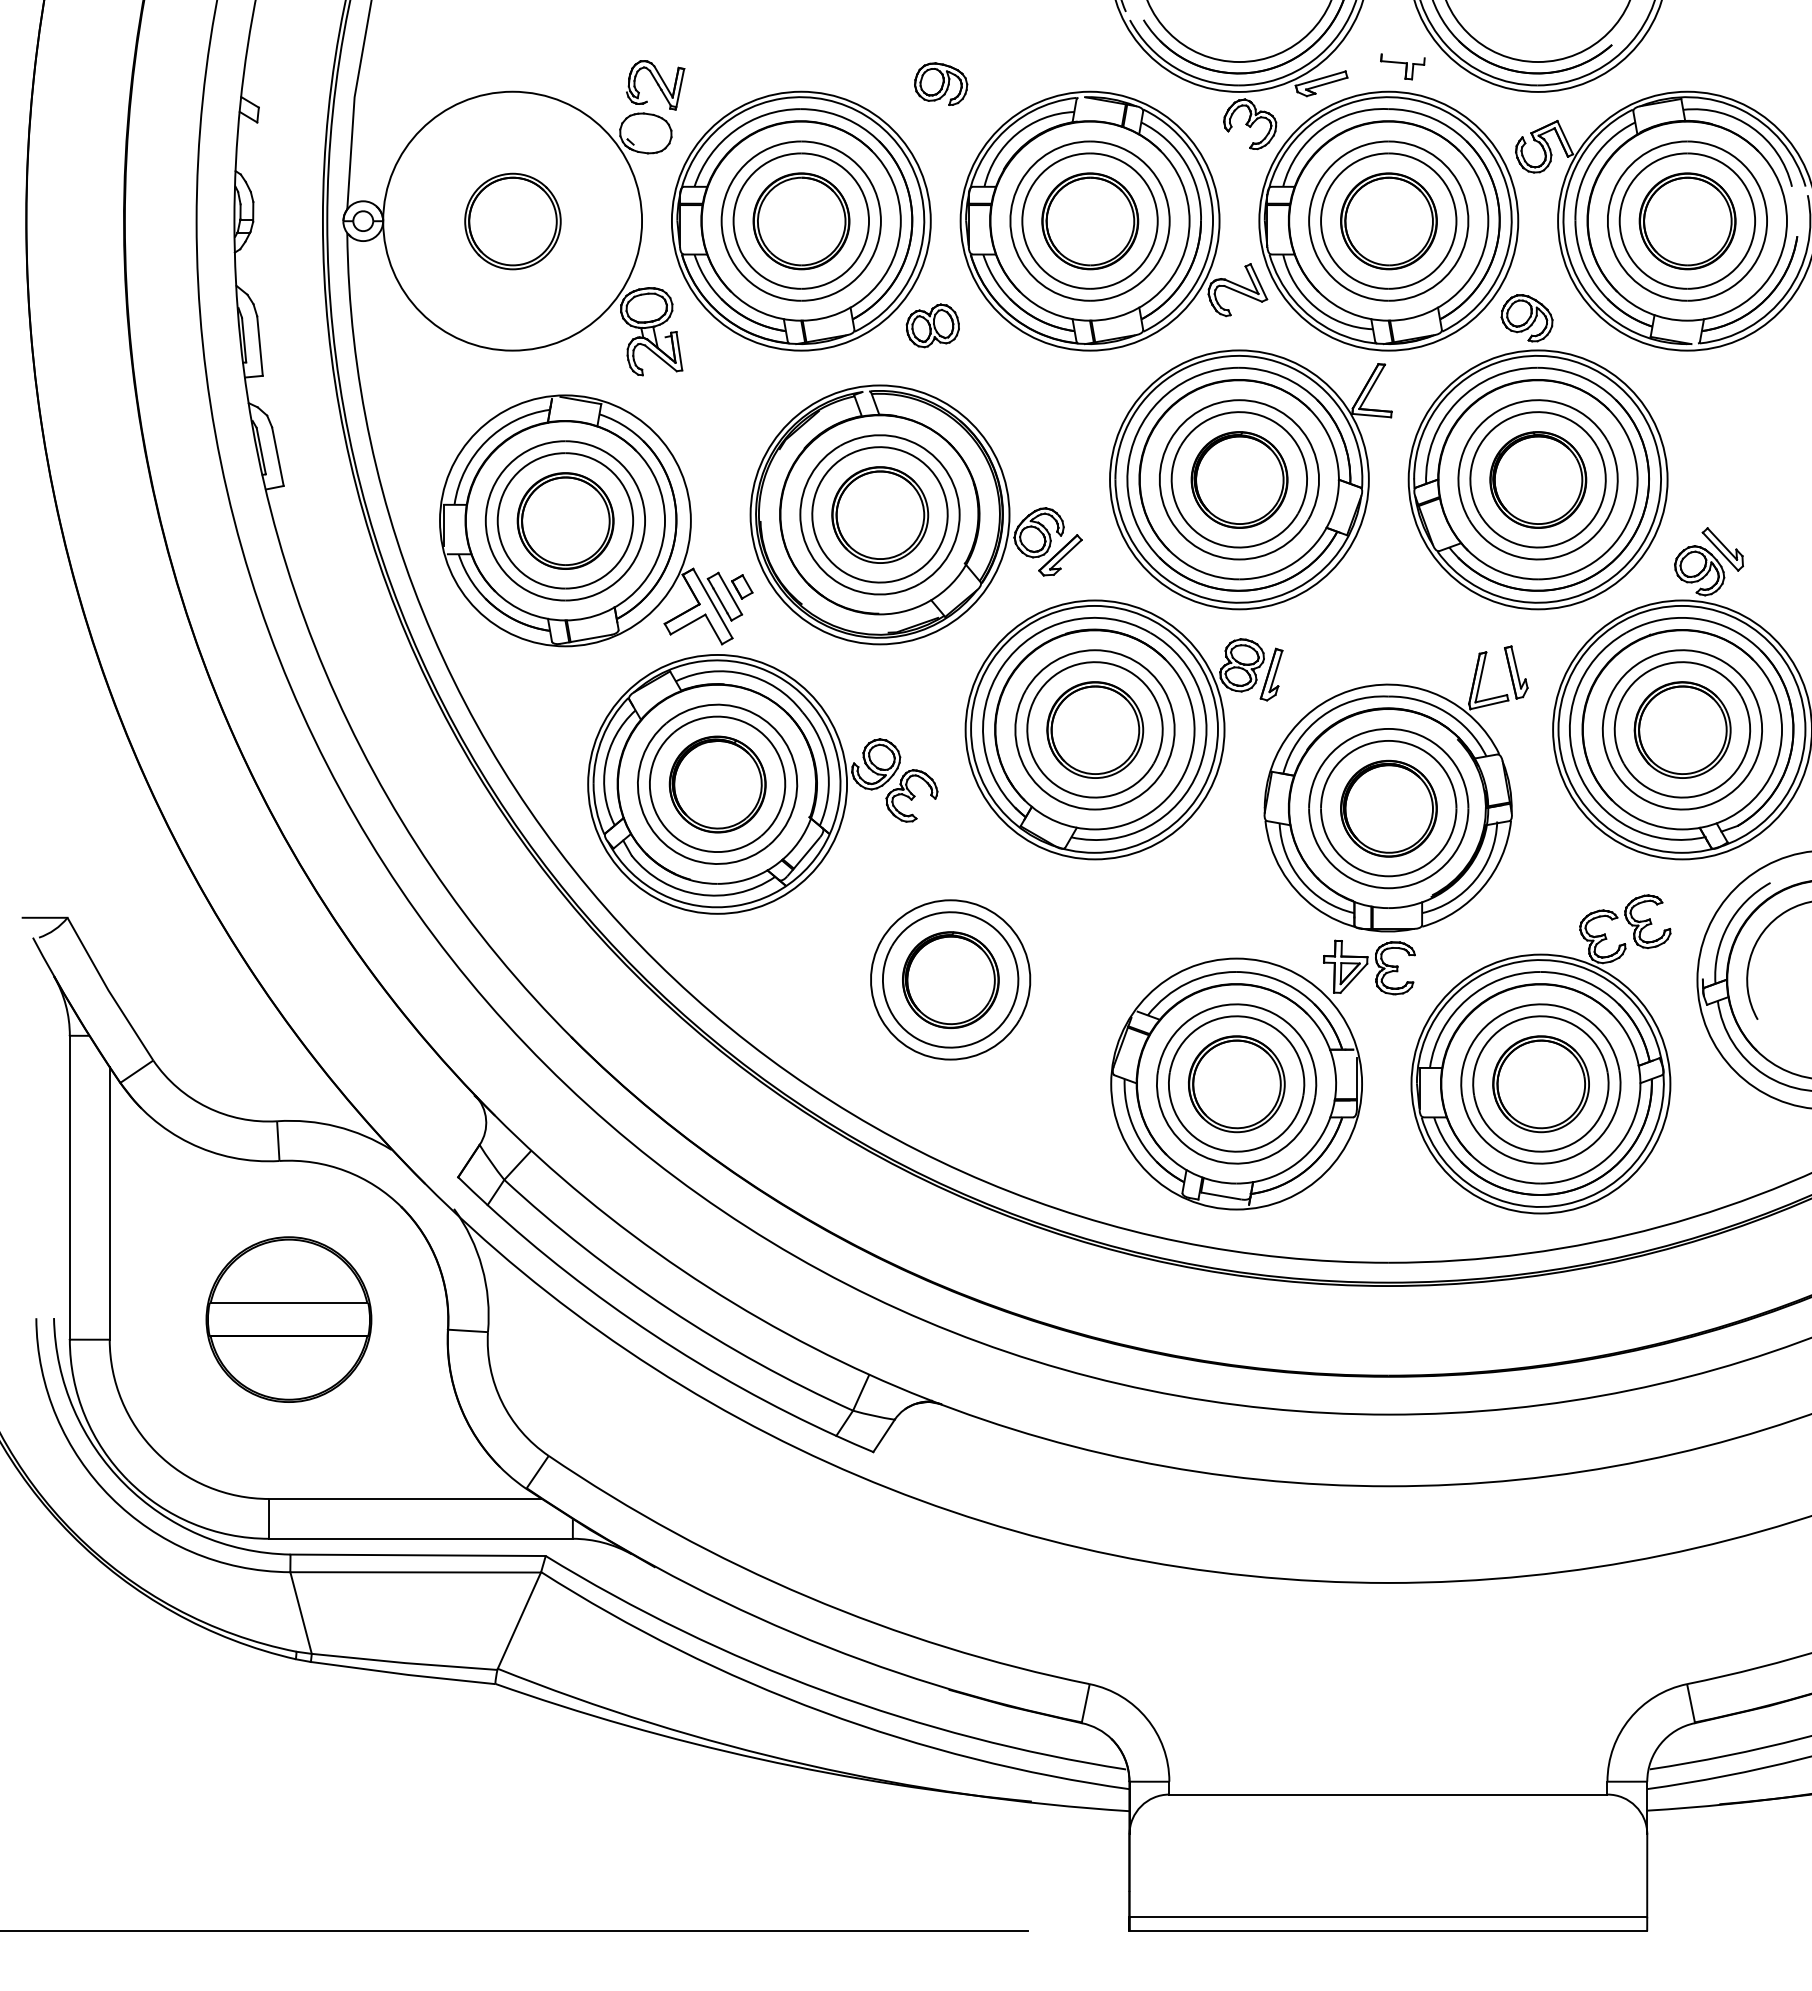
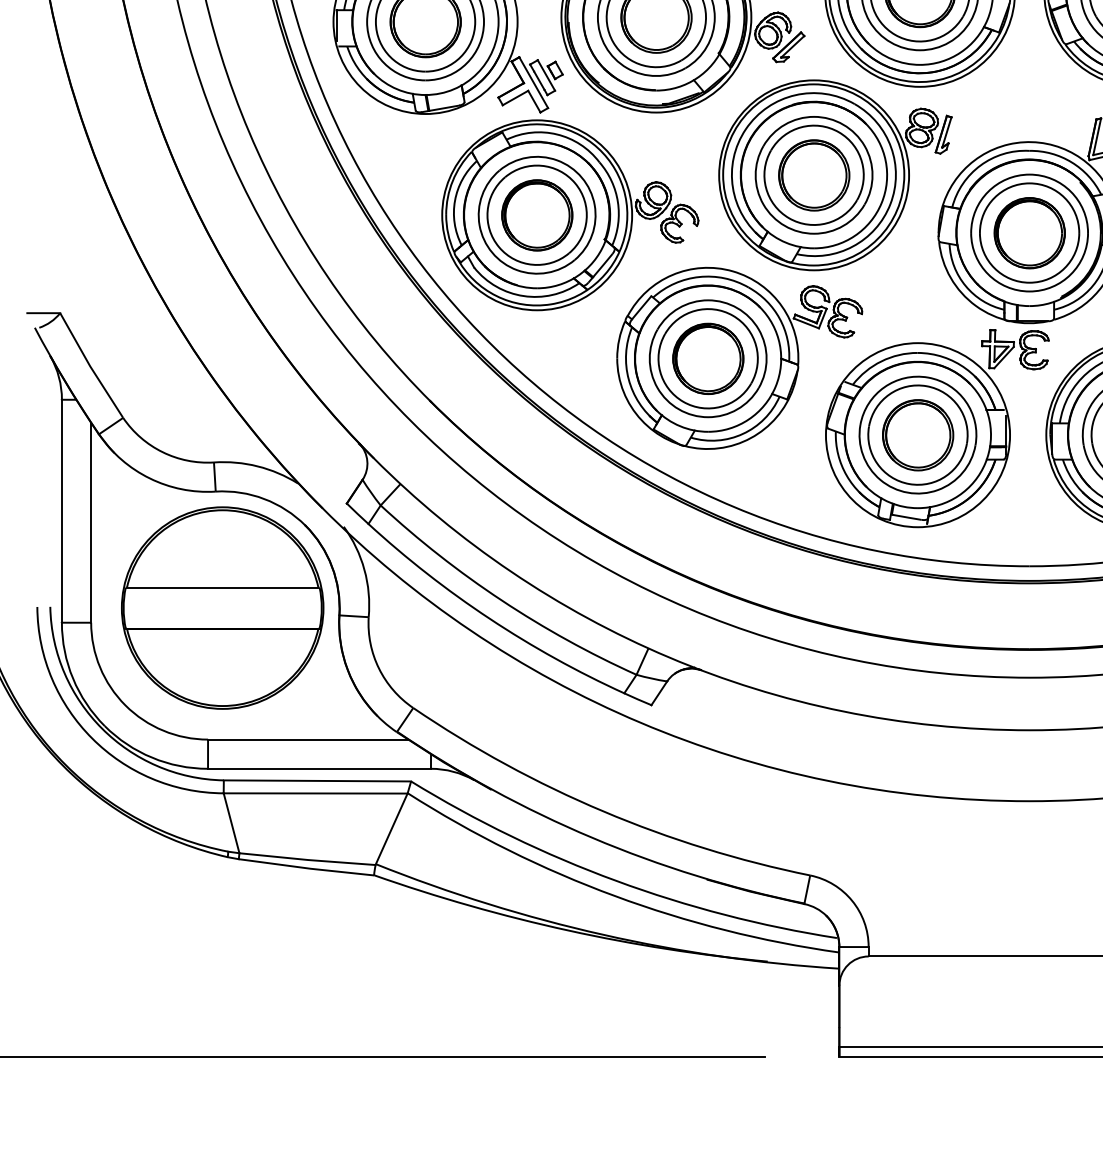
part: (993, 979) -> (739, 358), added
part: (288, 1319) -> (222, 607), size x1.67

